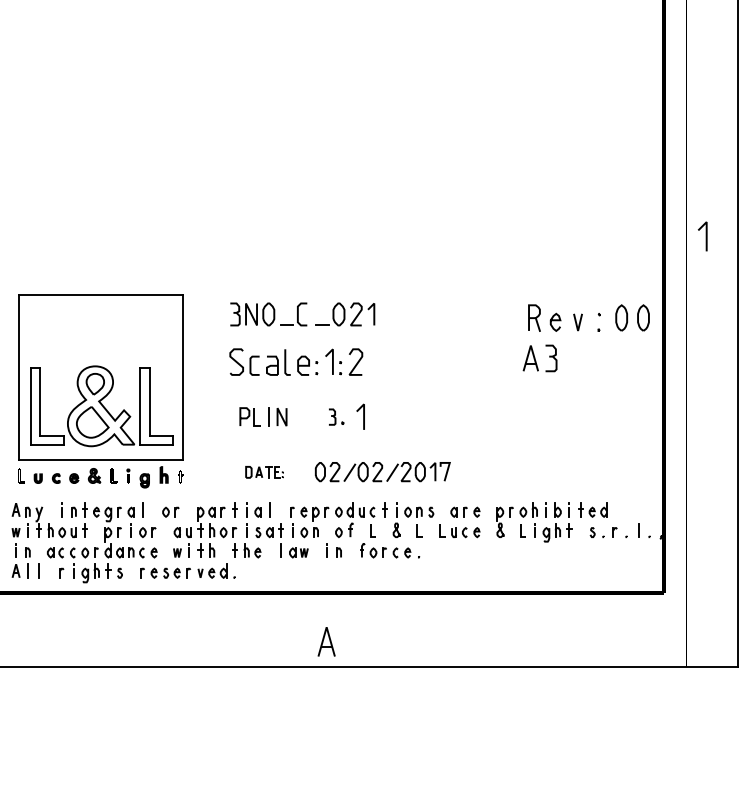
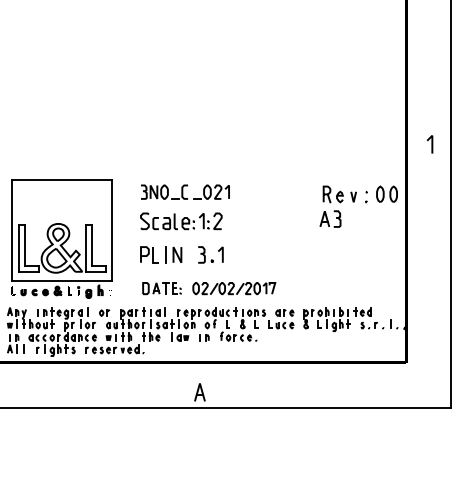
part: (263, 416) -> (161, 254), size x1.43
part: (335, 416) -> (205, 254), size x1.67
part: (263, 471) -> (161, 288), size x1.67

